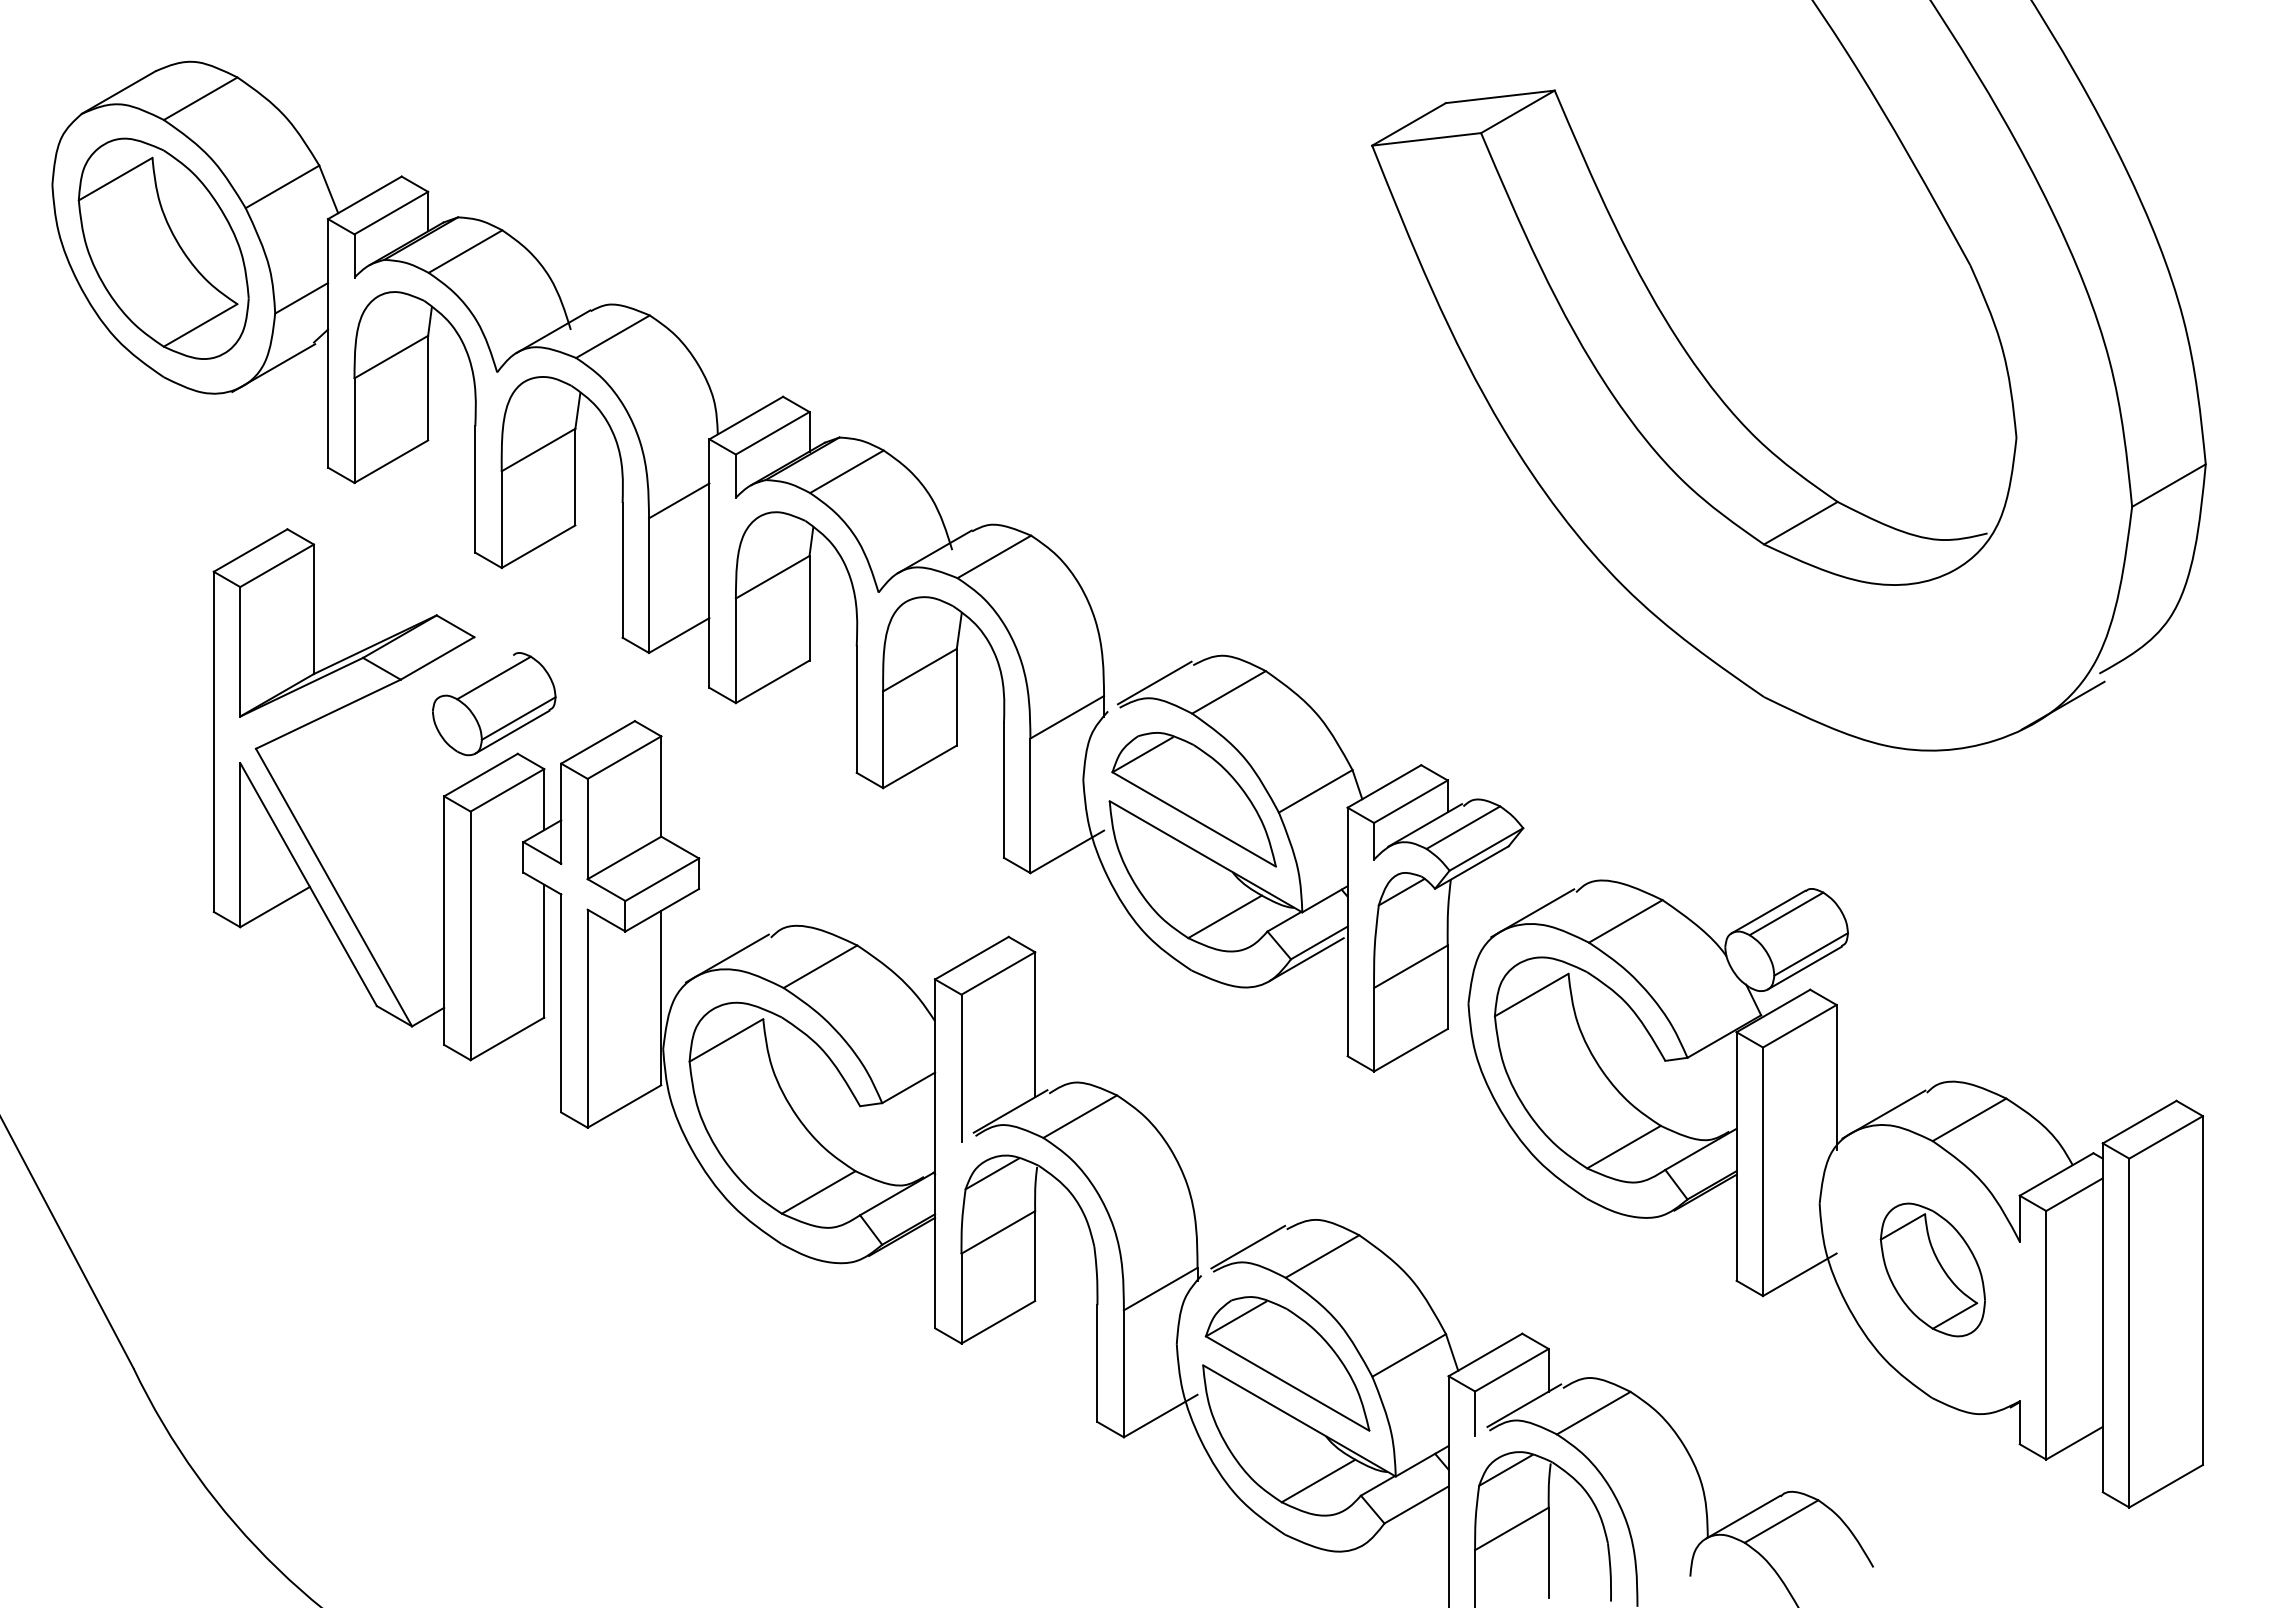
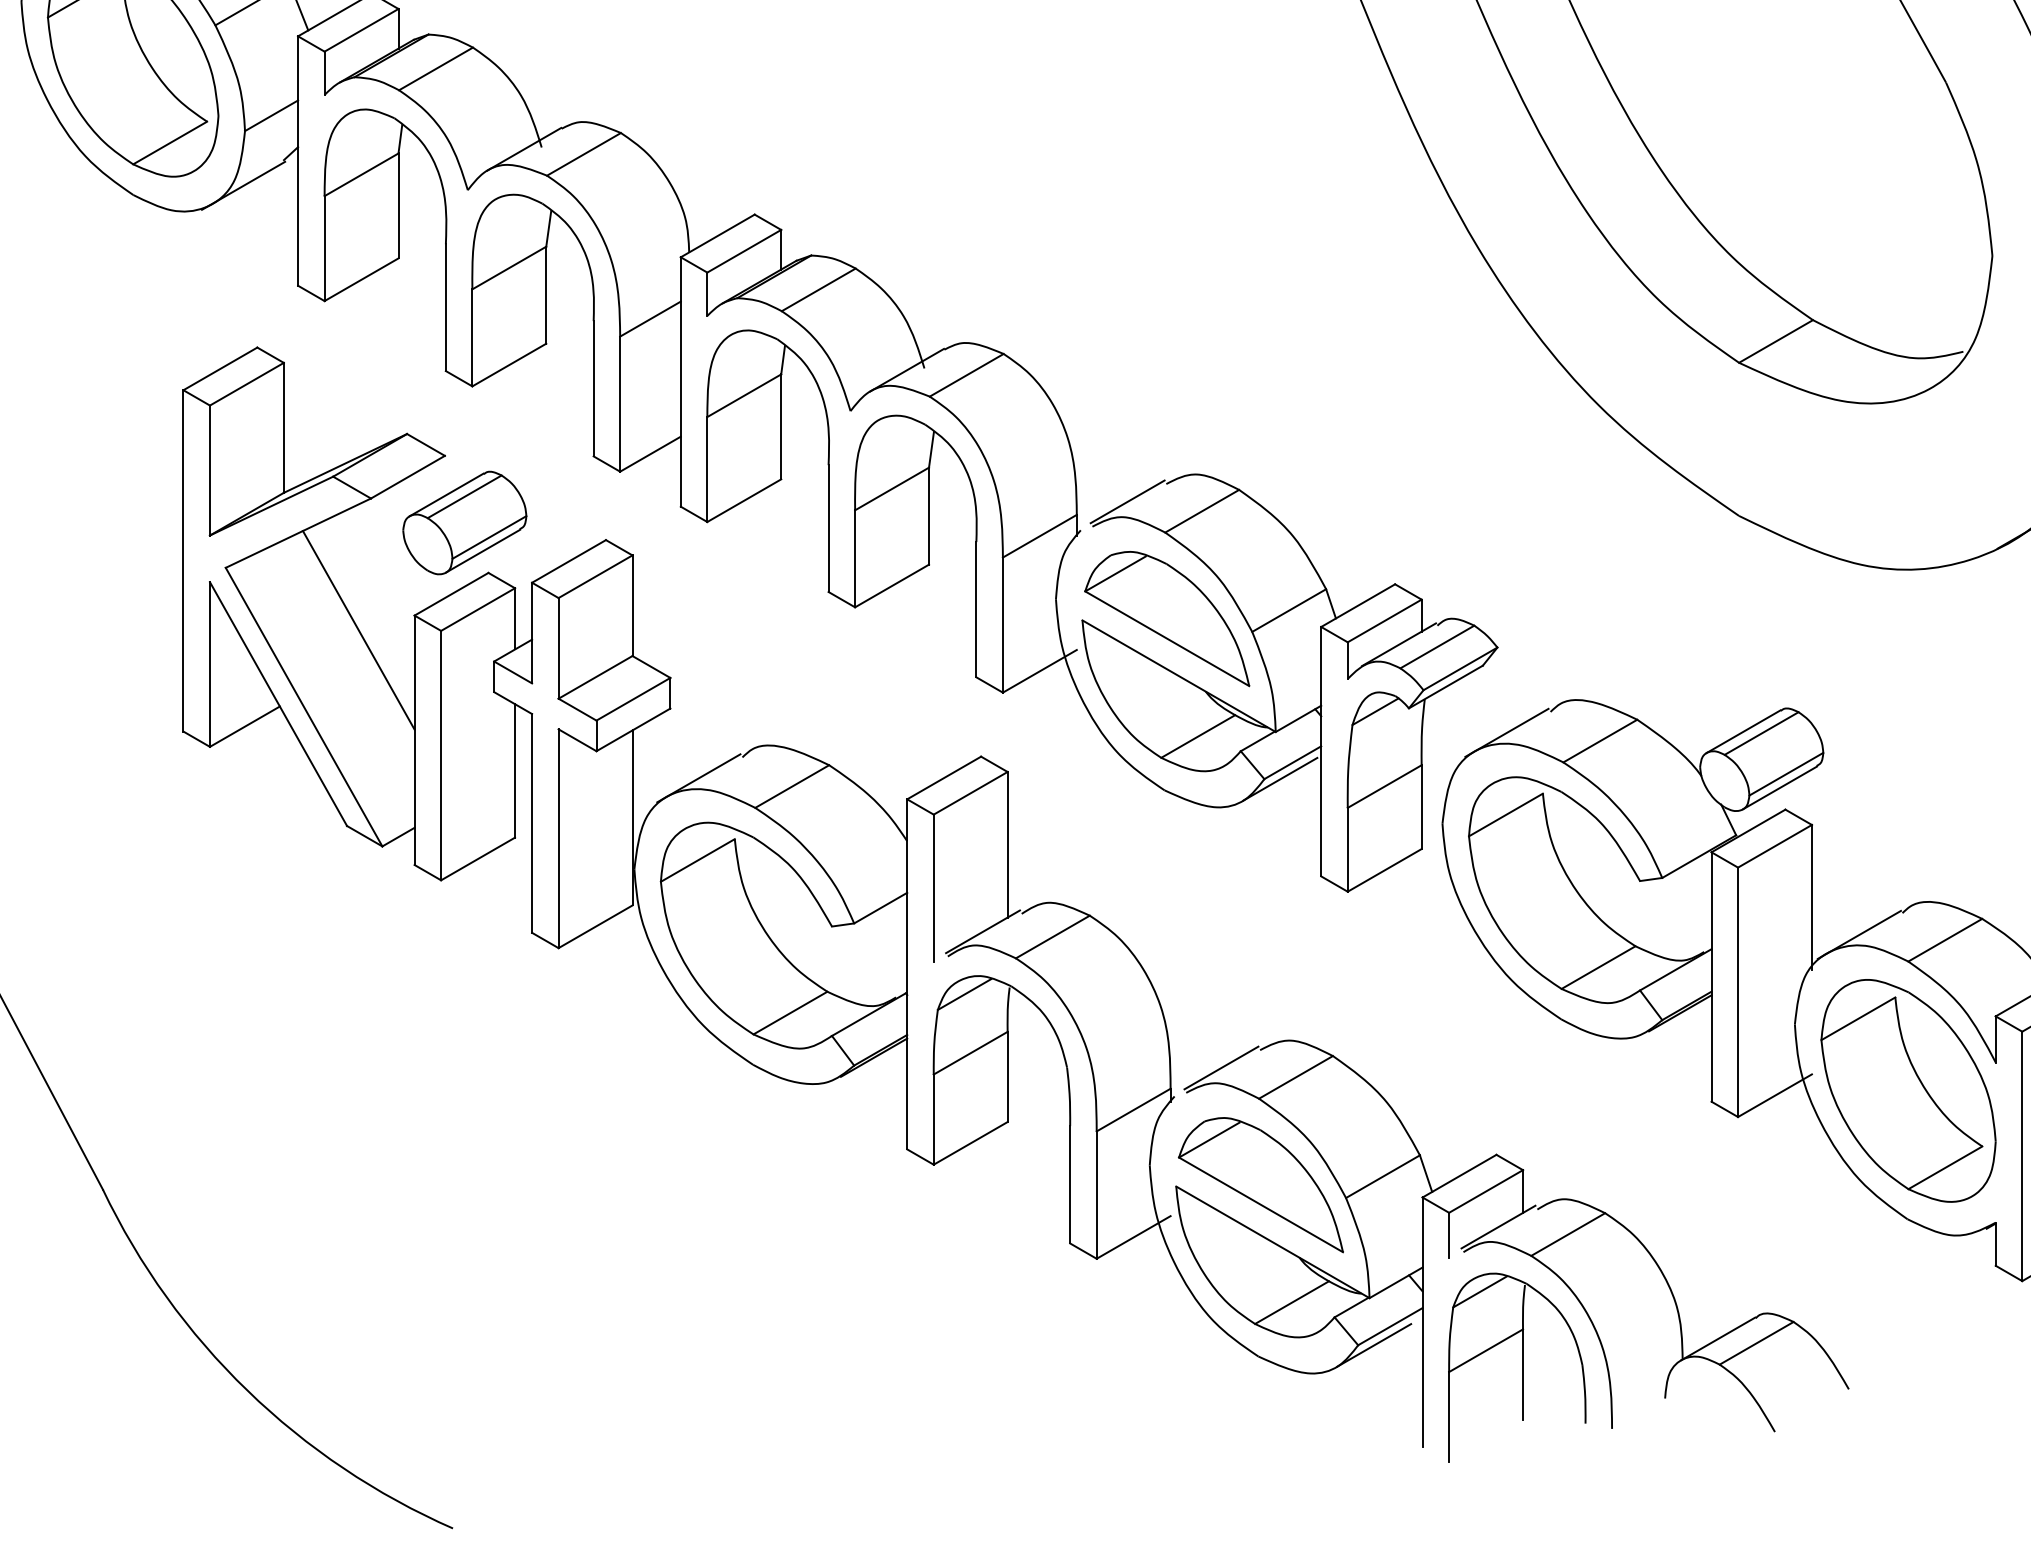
line: (475, 675) -> (446, 494), added
line: (388, 810) -> (358, 629), added
part: (1932, 1269) -> (1908, 1090), size x1.67
line: (1400, 1523) -> (1374, 1345), added

